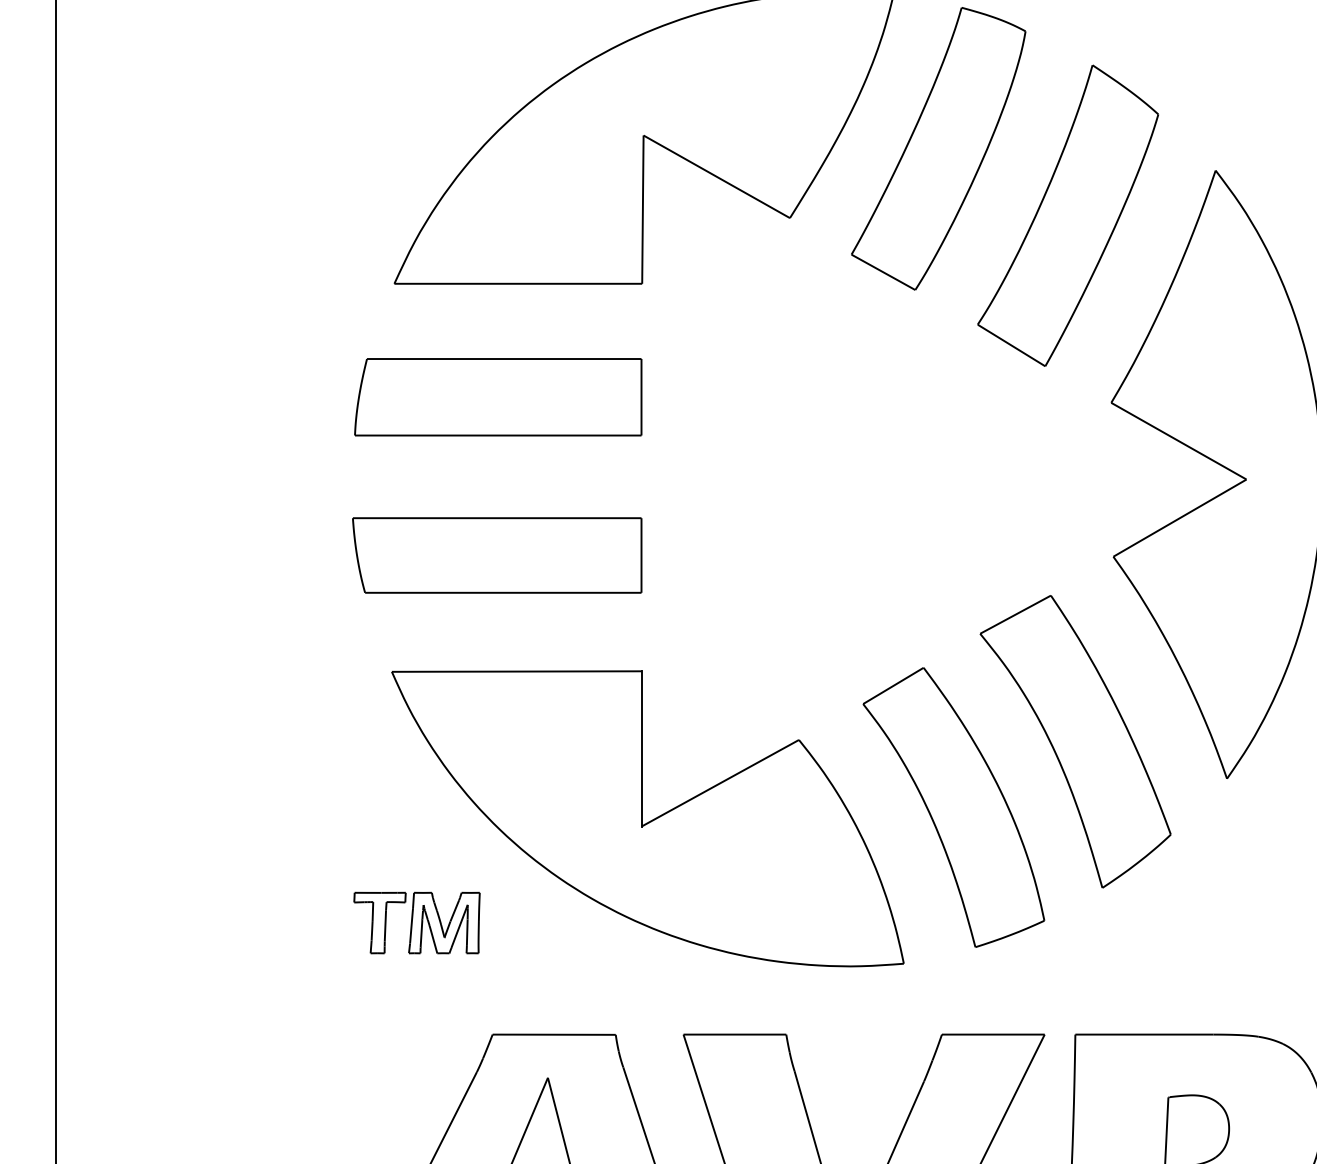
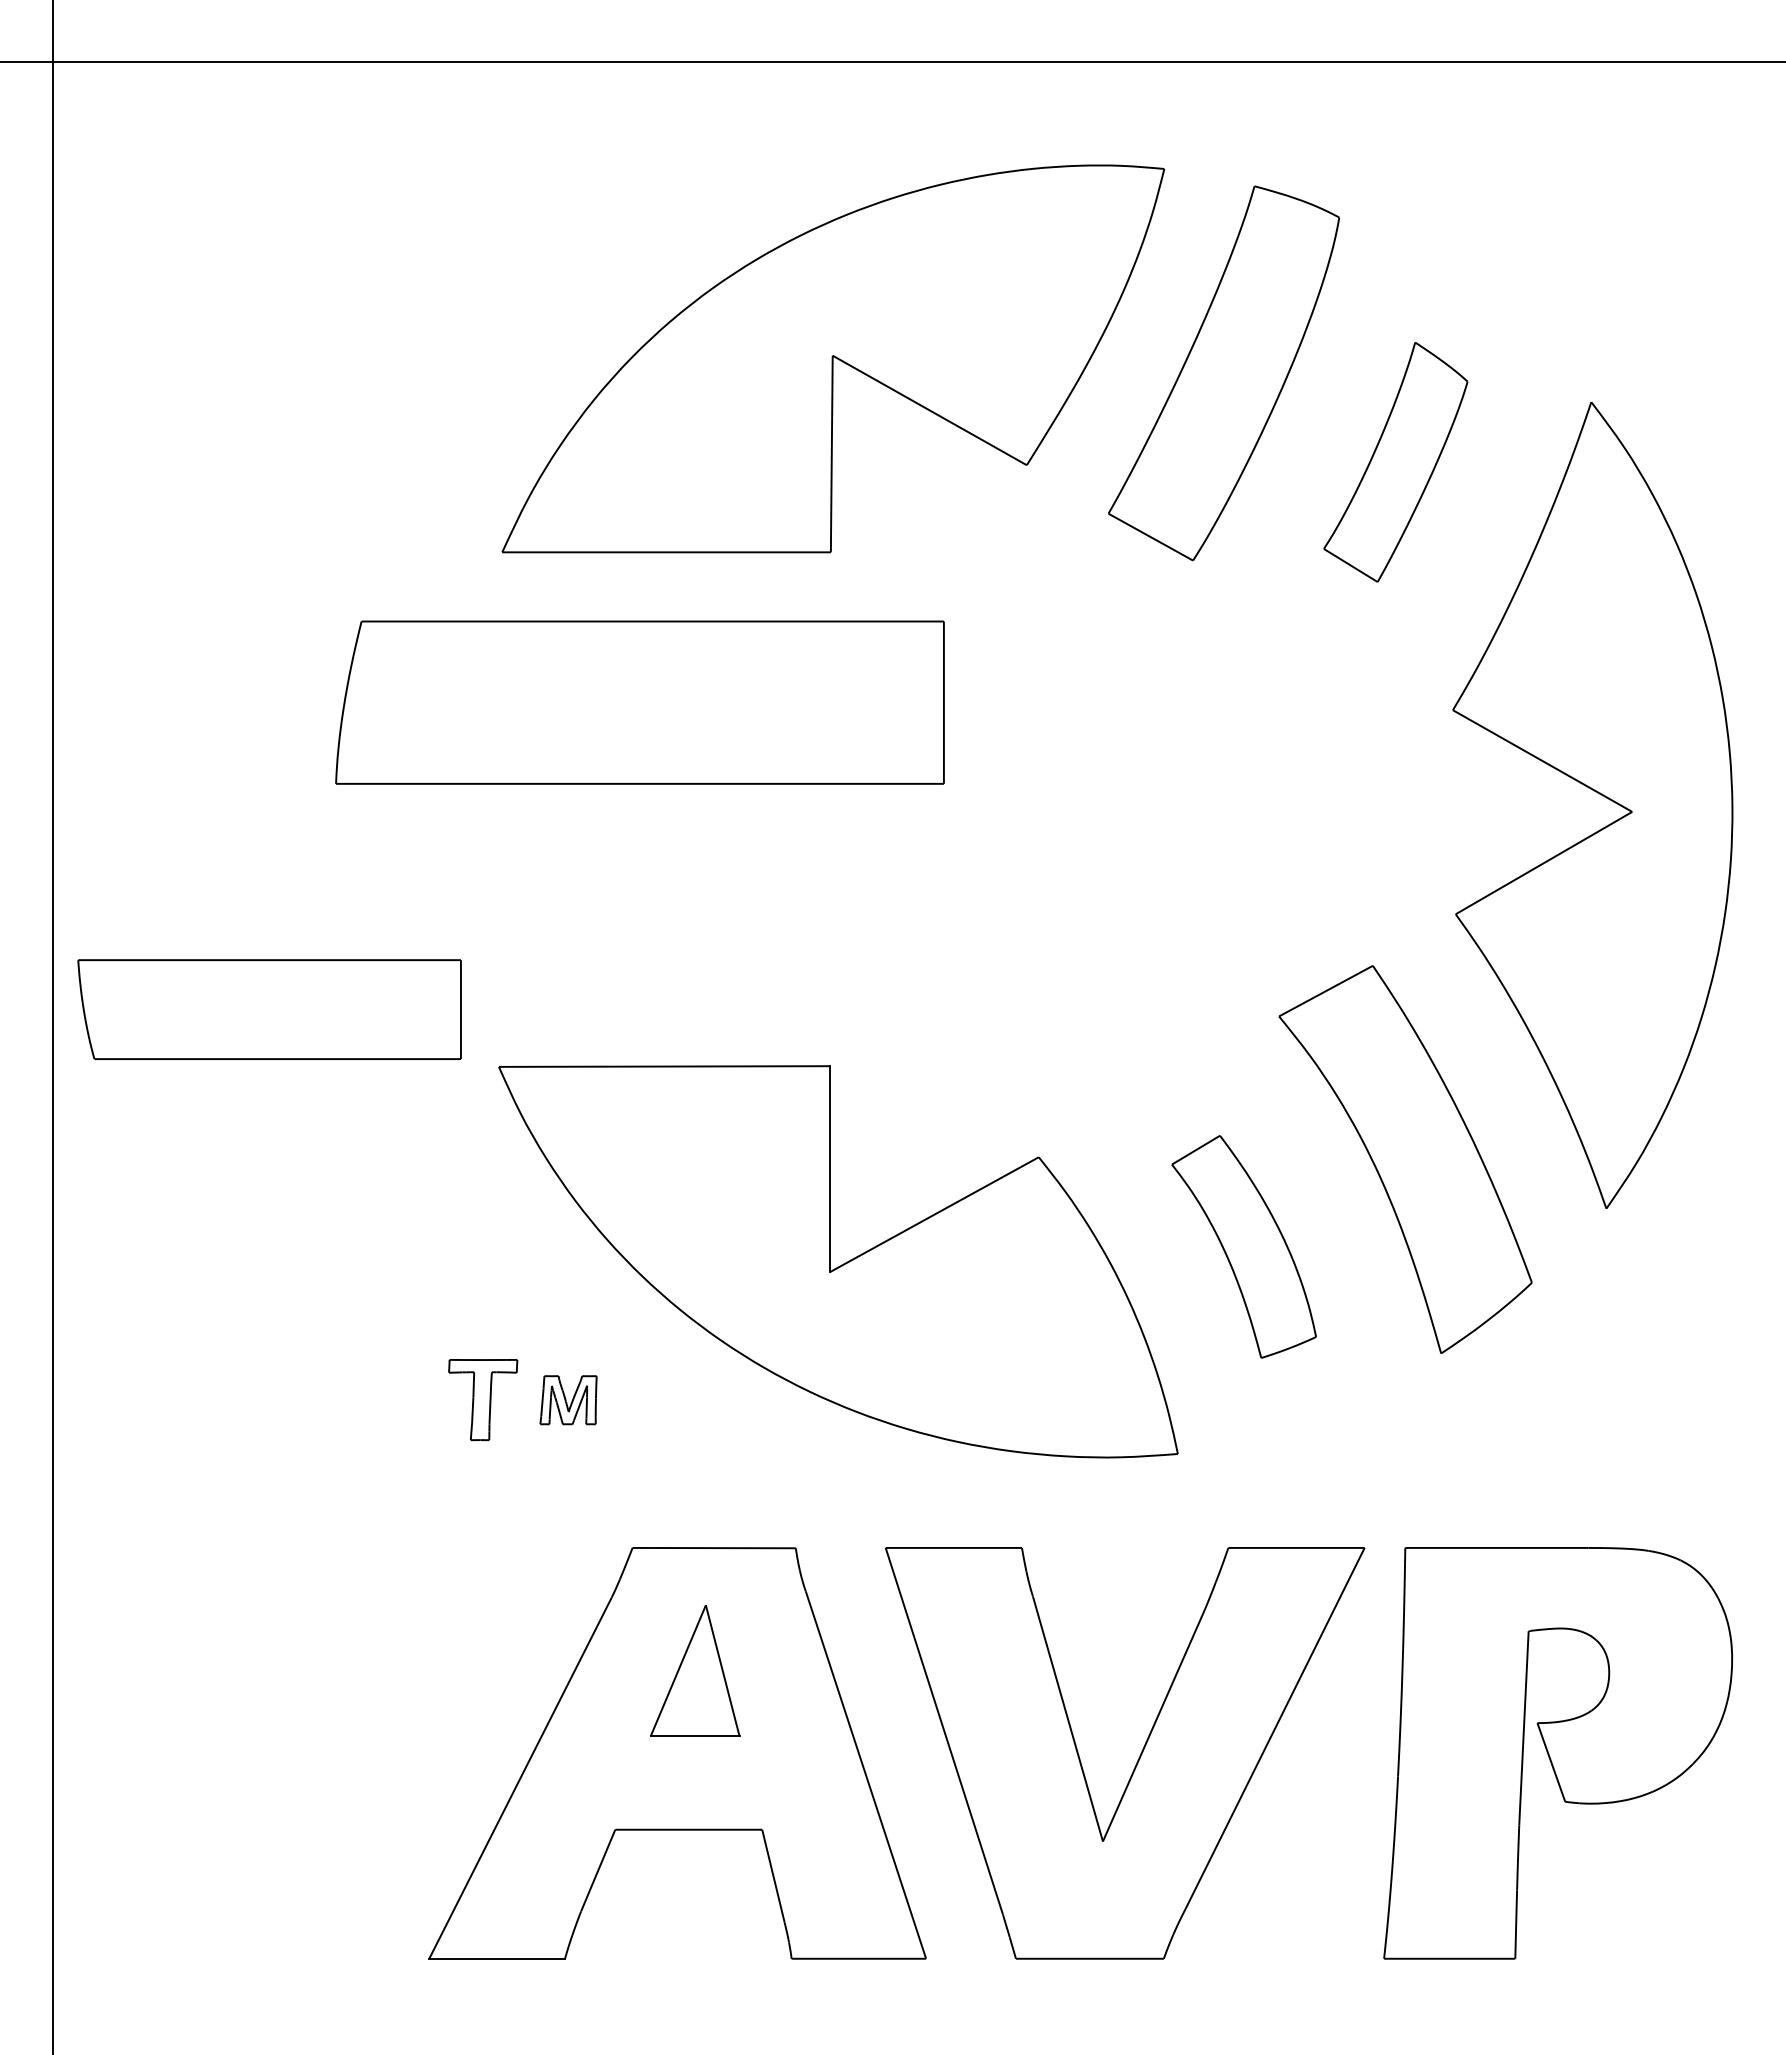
part: (1067, 216) -> (1395, 462), size x0.6
part: (497, 397) -> (639, 702), size x1.6
part: (497, 555) -> (269, 1009), moved
part: (953, 807) -> (1243, 1246), size x0.6
part: (444, 923) -> (568, 1400), size x0.6

